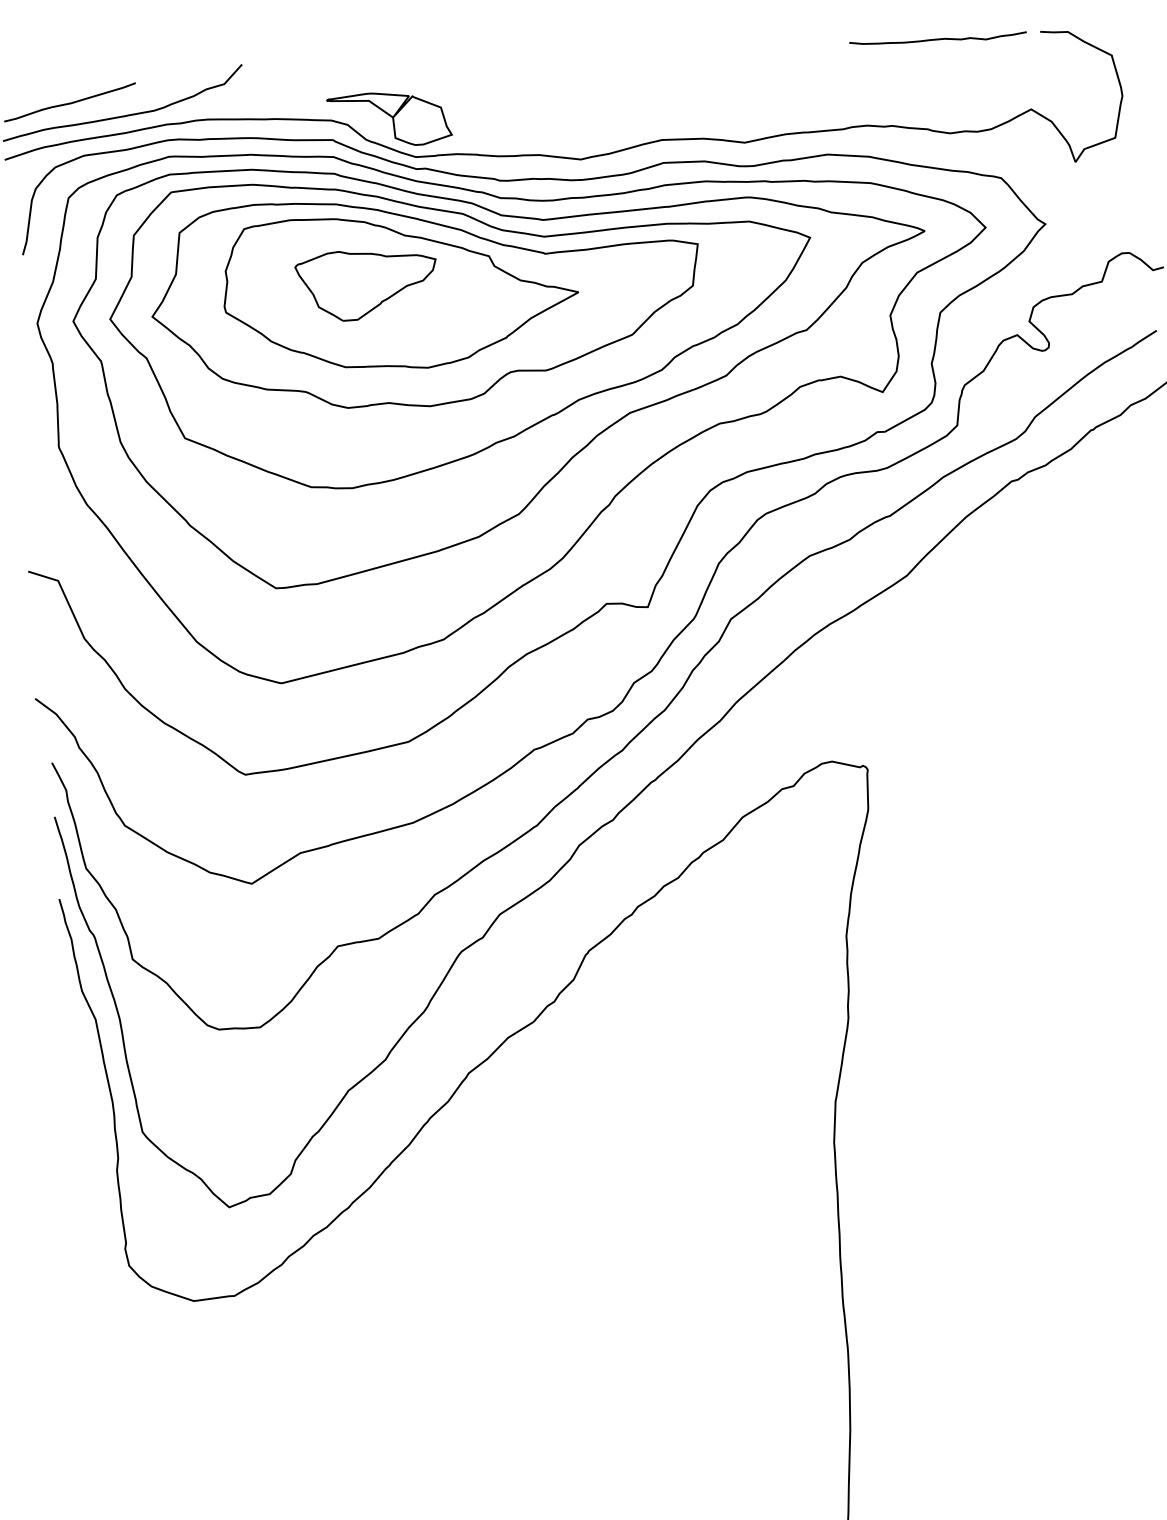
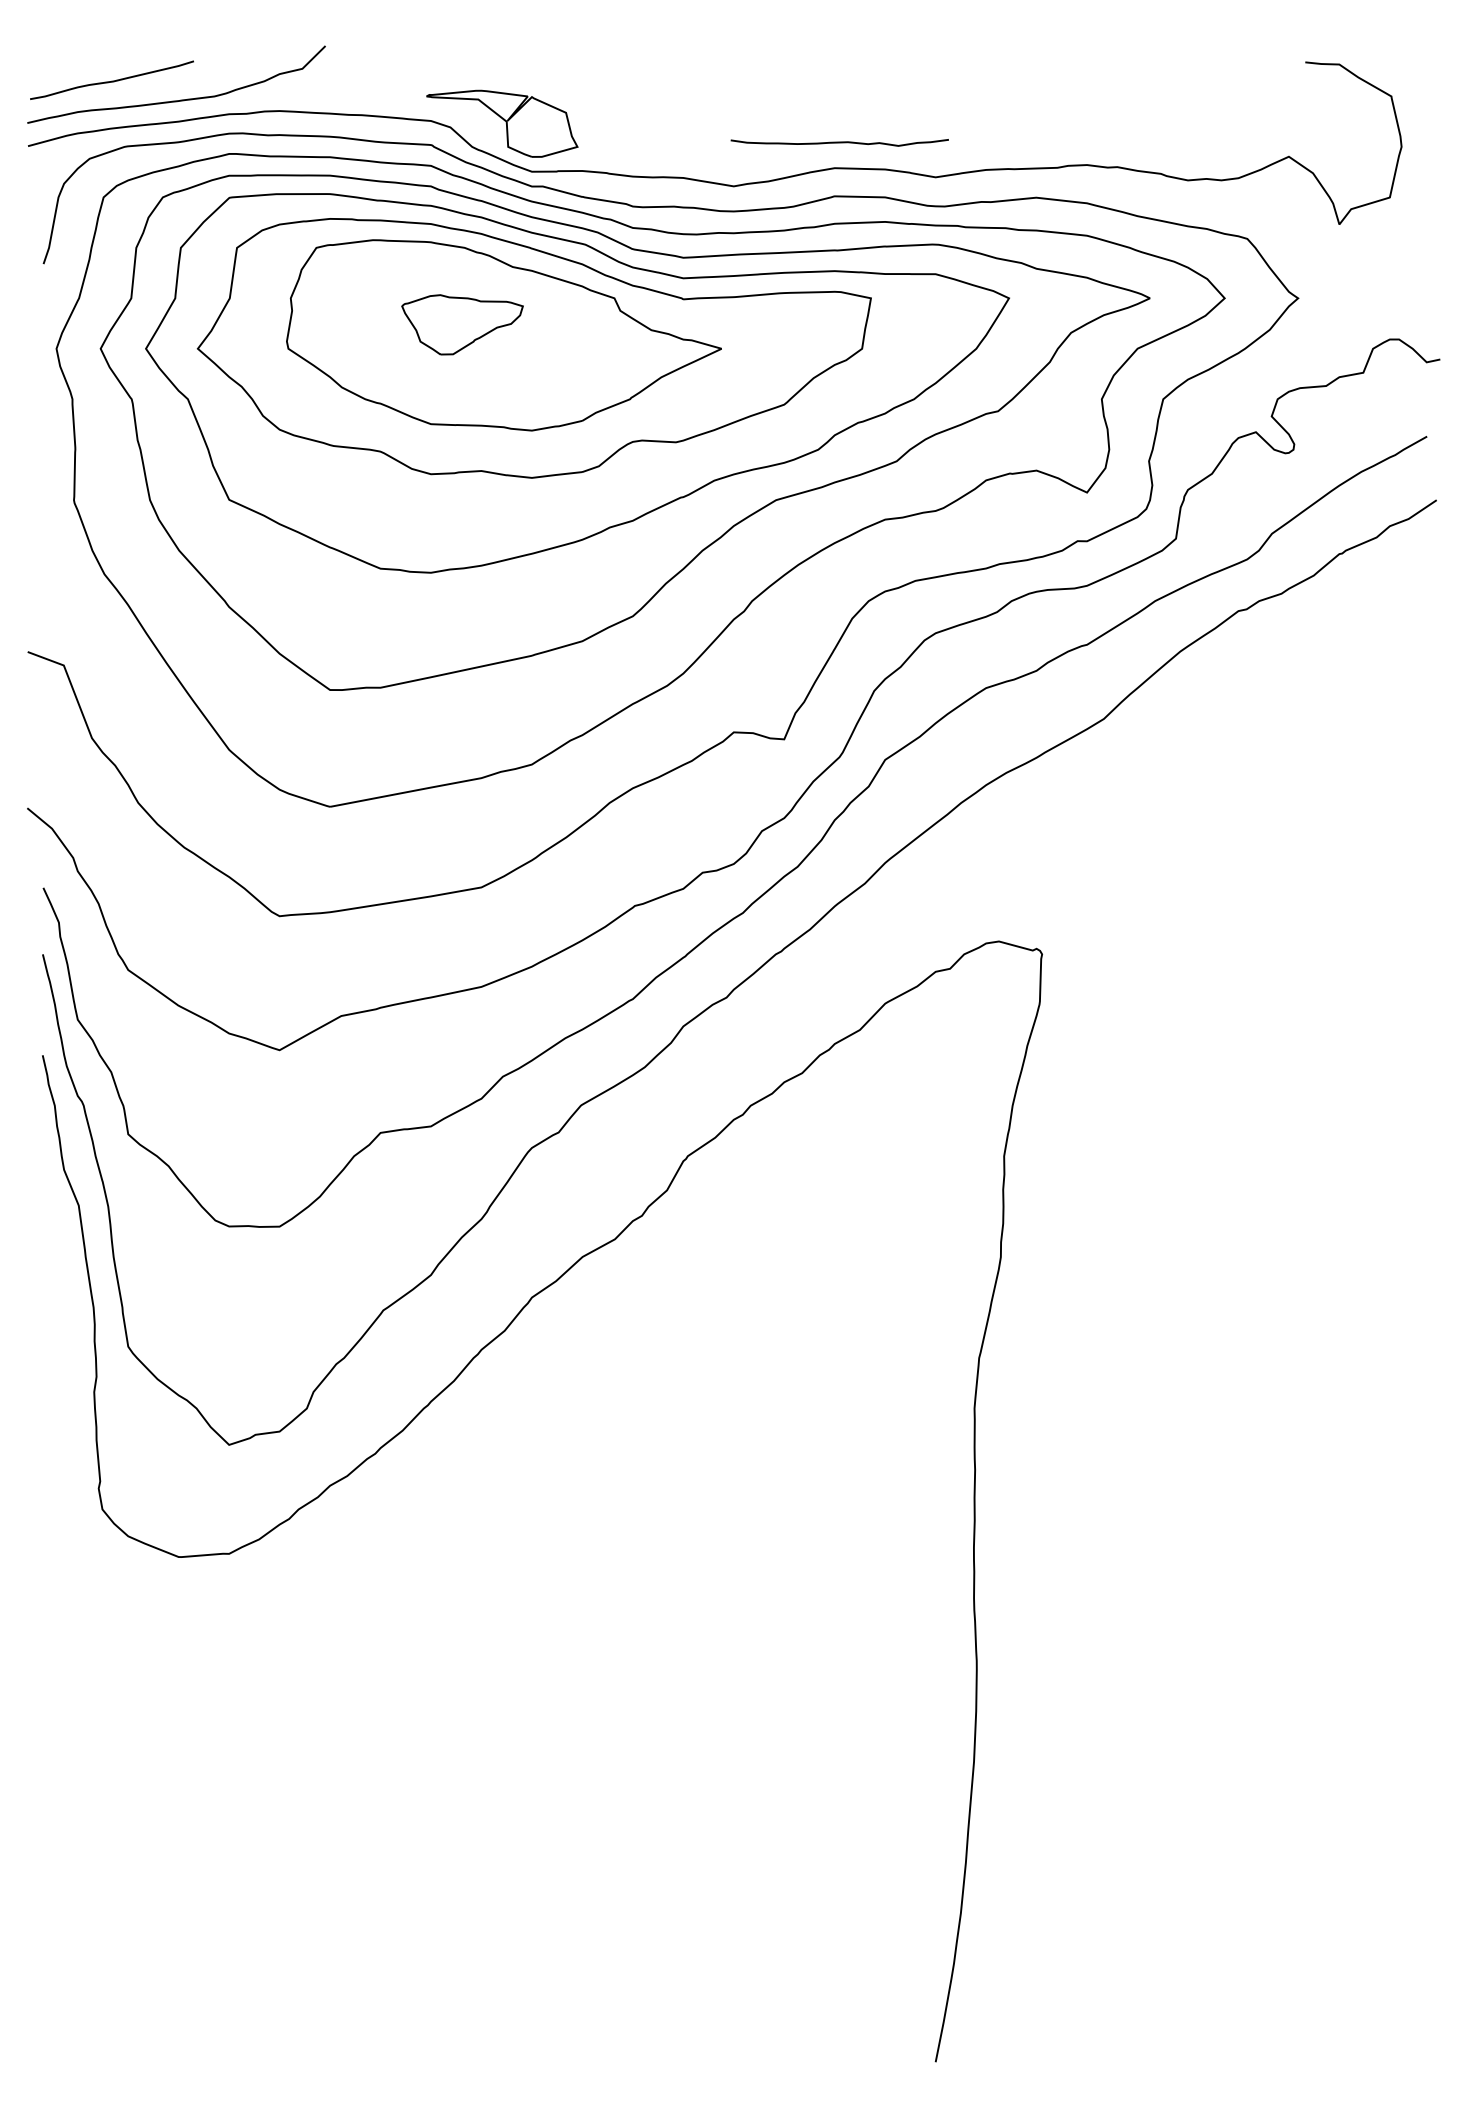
curve: (937, 39) -> (839, 142), moved
part: (366, 284) -> (462, 324), size x0.7

